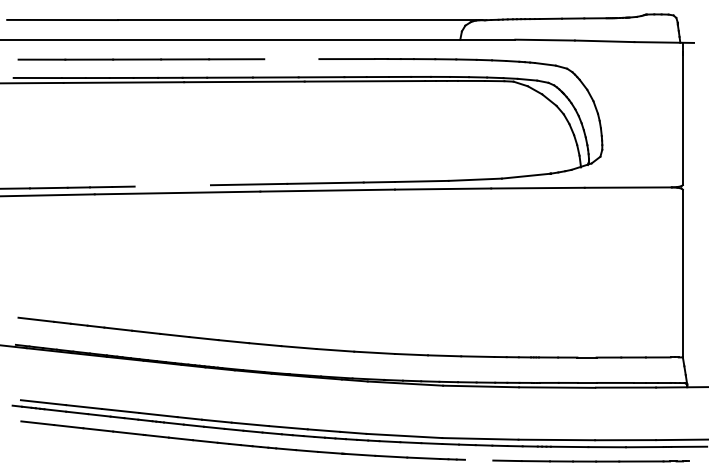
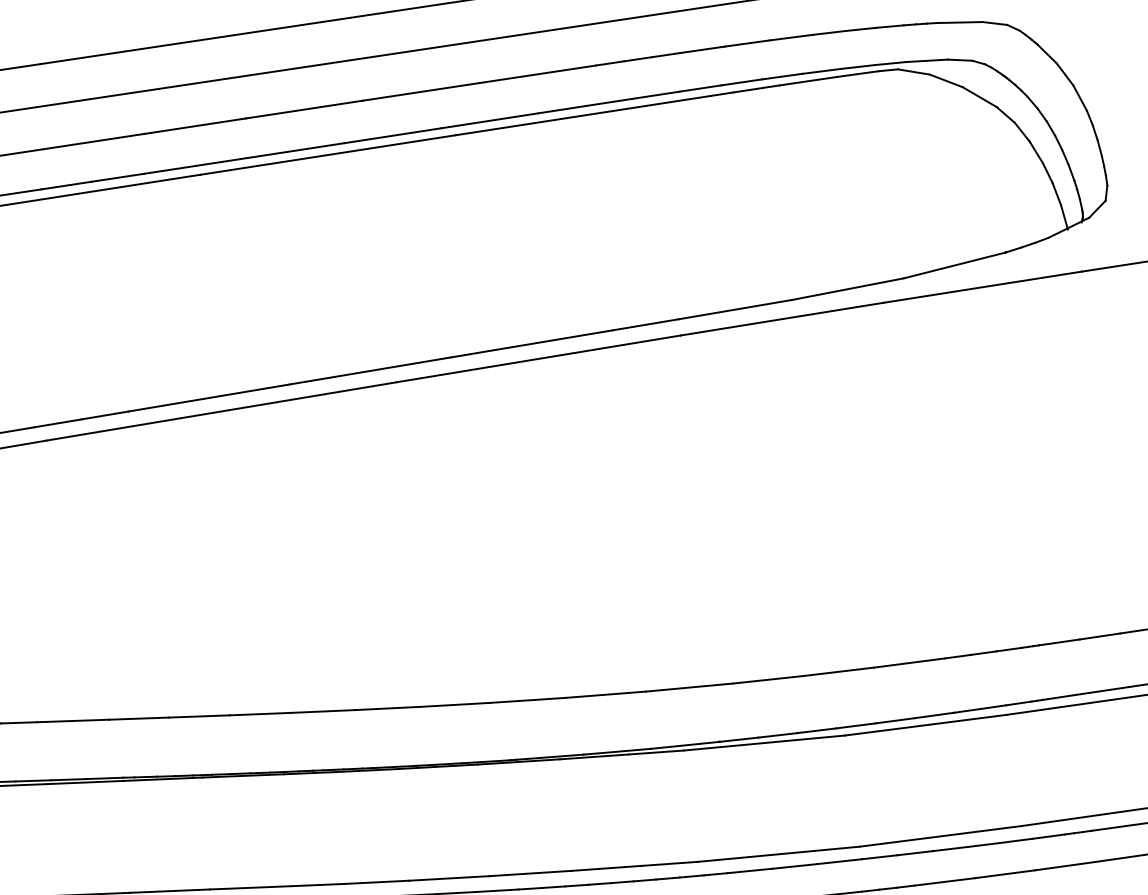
line: (291, 59) -> (420, 92), added
line: (172, 185) -> (208, 397), added
line: (478, 459) -> (943, 880), added

